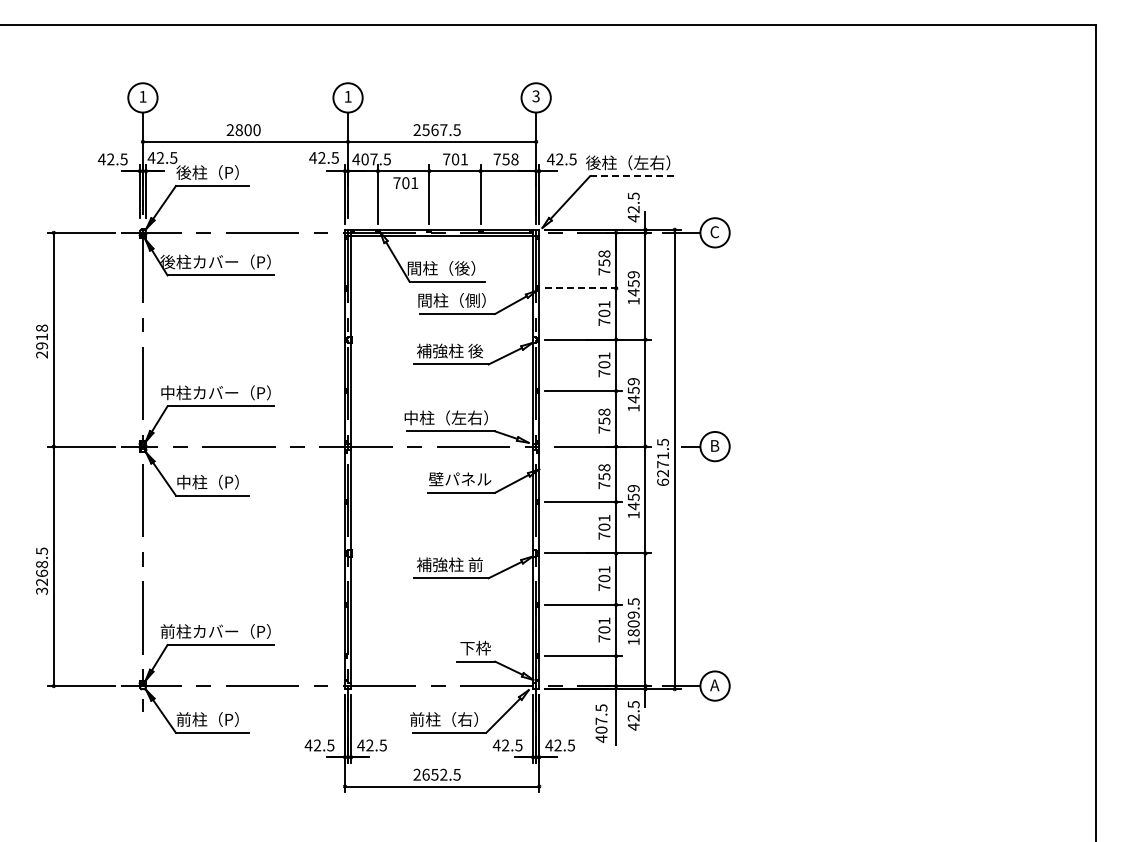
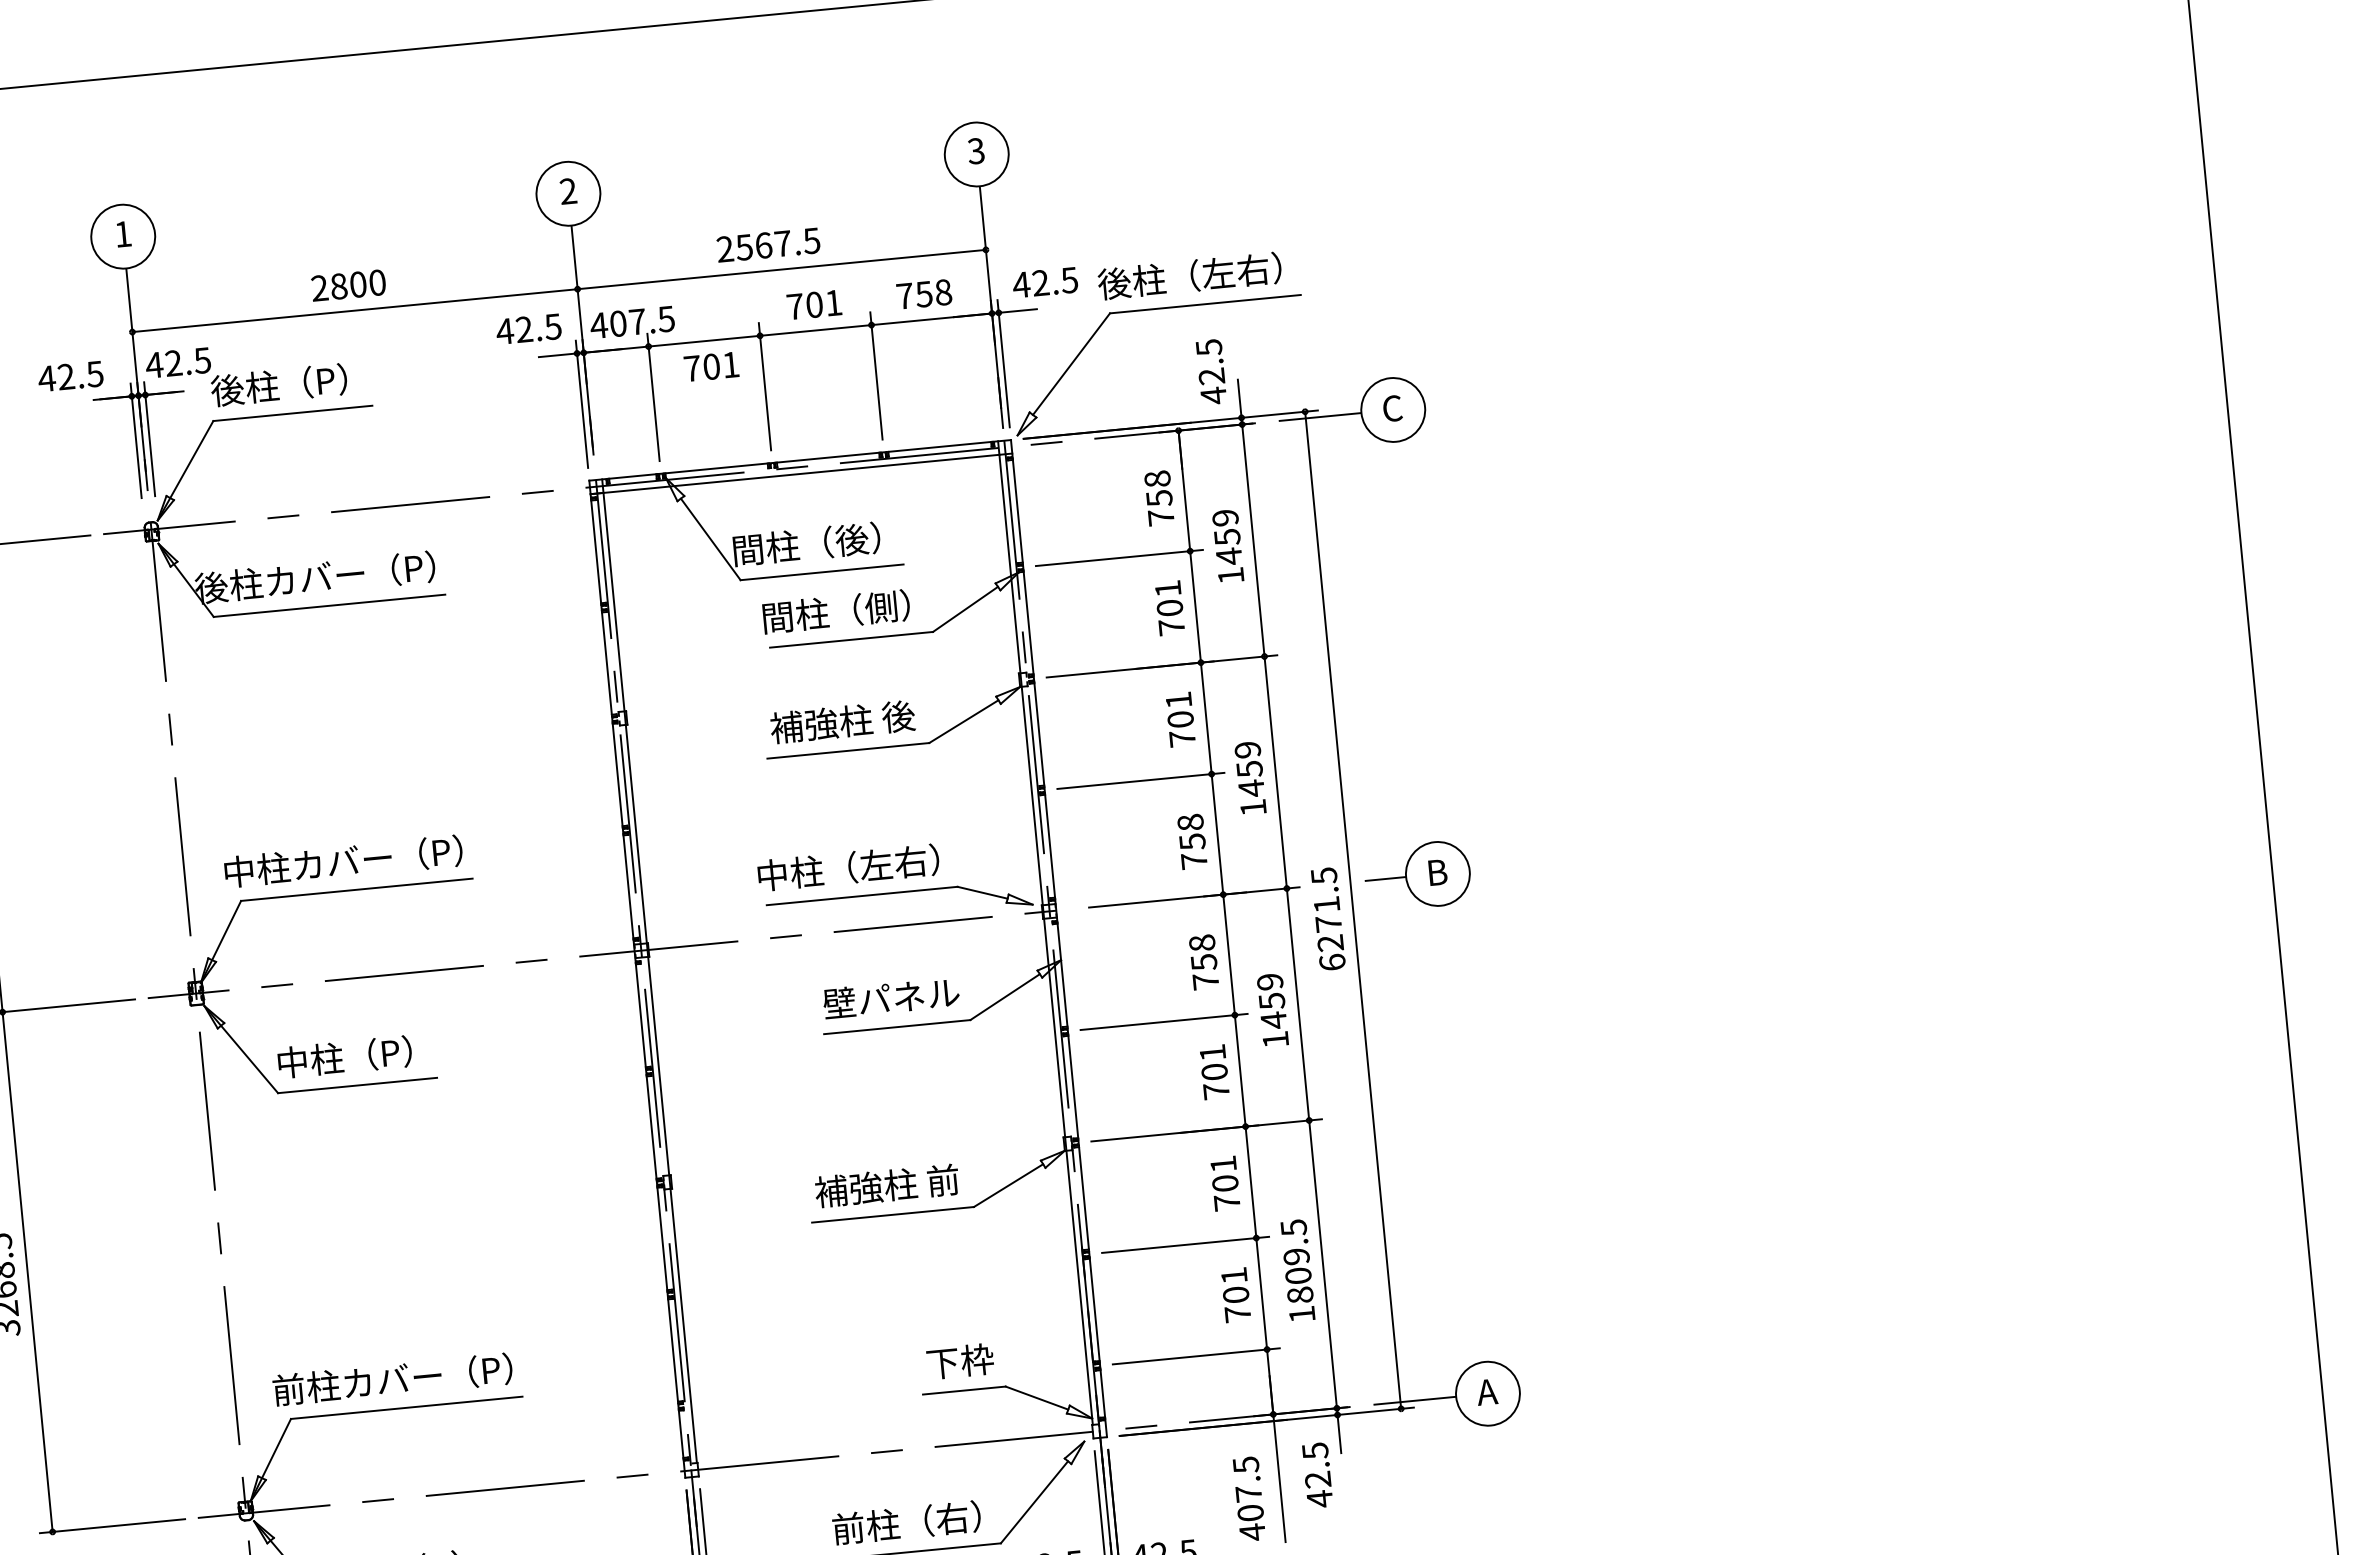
text: (347, 96) -> (566, 190), 1 -> 2
line: (633, 176) -> (1204, 304), dashed -> solid
line: (584, 288) -> (1121, 558), dashed -> solid

